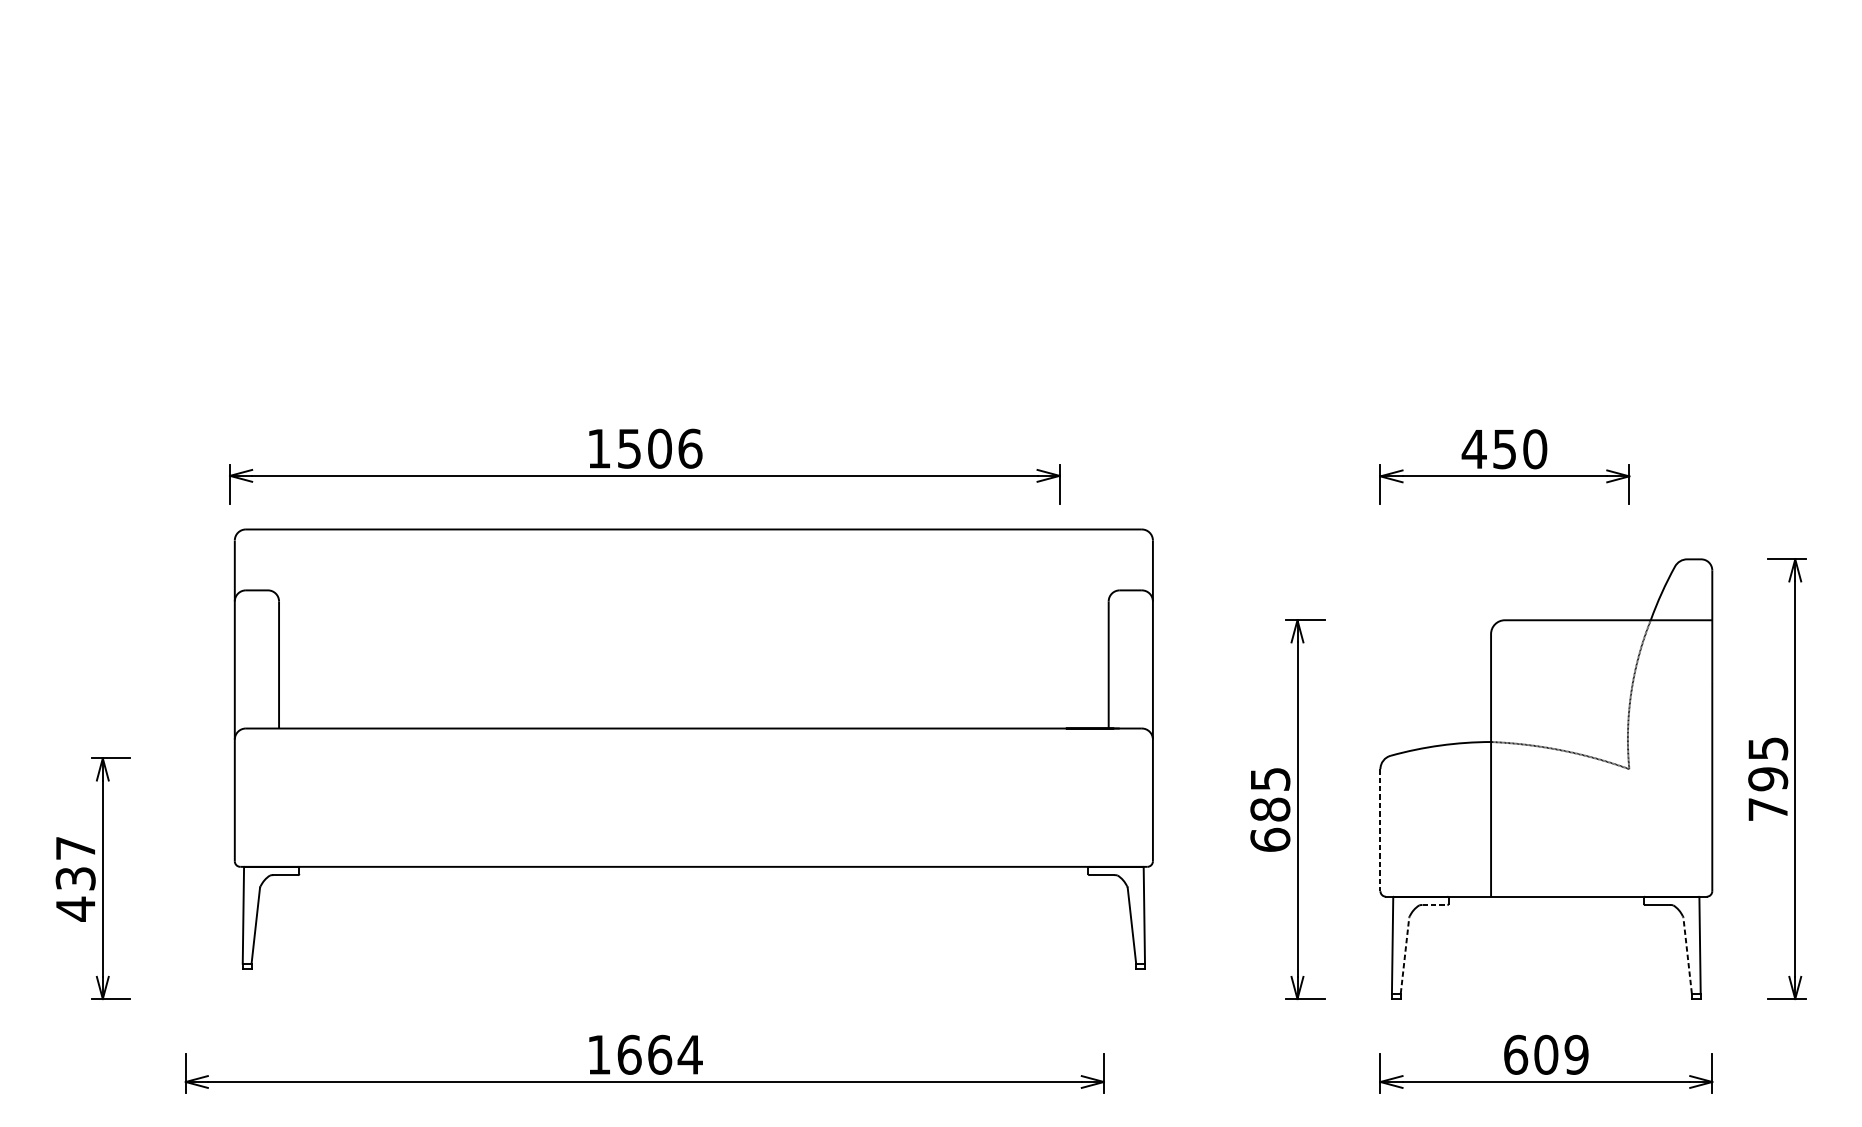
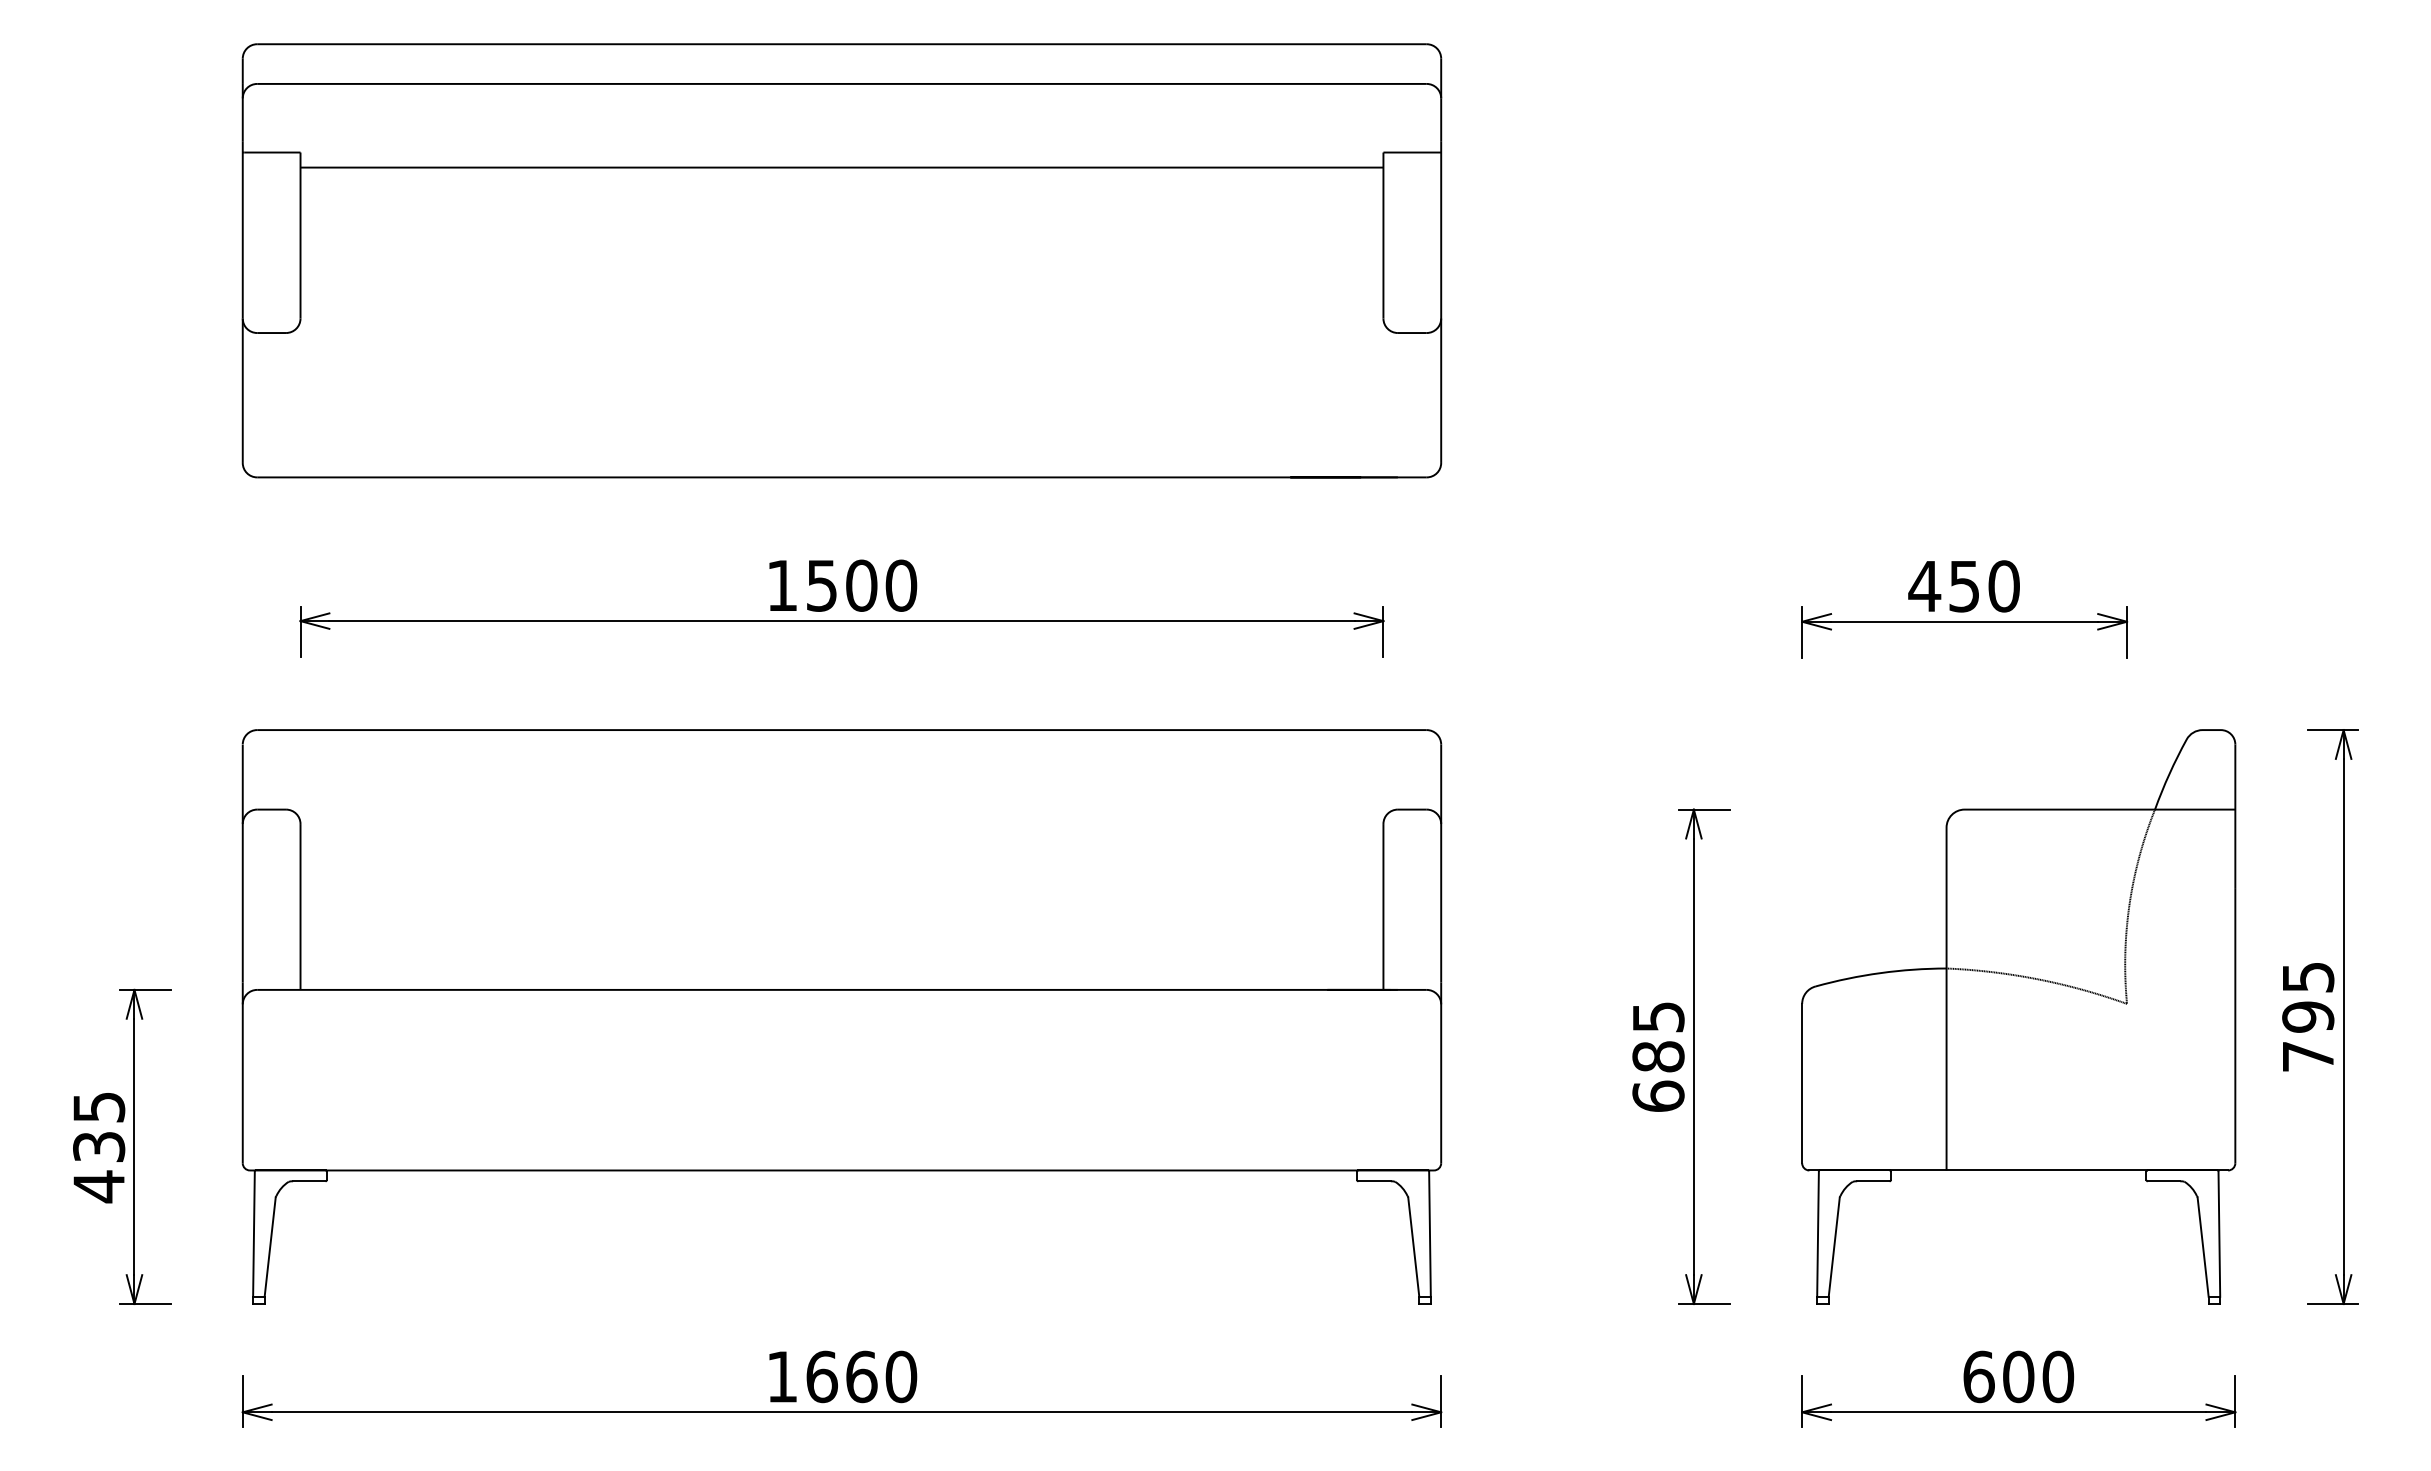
part: (644, 199) -> (841, 260), added
text: (690, 448) -> (901, 585), 1506 -> 1500
part: (693, 748) -> (841, 1016), moved
line: (1380, 830) -> (1802, 1083), dashed -> solid
text: (76, 848) -> (99, 1107), 437 -> 435
line: (1435, 905) -> (1873, 1181), dashed -> solid
line: (1405, 955) -> (1834, 1247), dashed -> solid
line: (1687, 955) -> (2203, 1247), dashed -> solid
text: (689, 1054) -> (900, 1376), 1664 -> 1660
text: (1576, 1055) -> (2058, 1377), 609 -> 600

